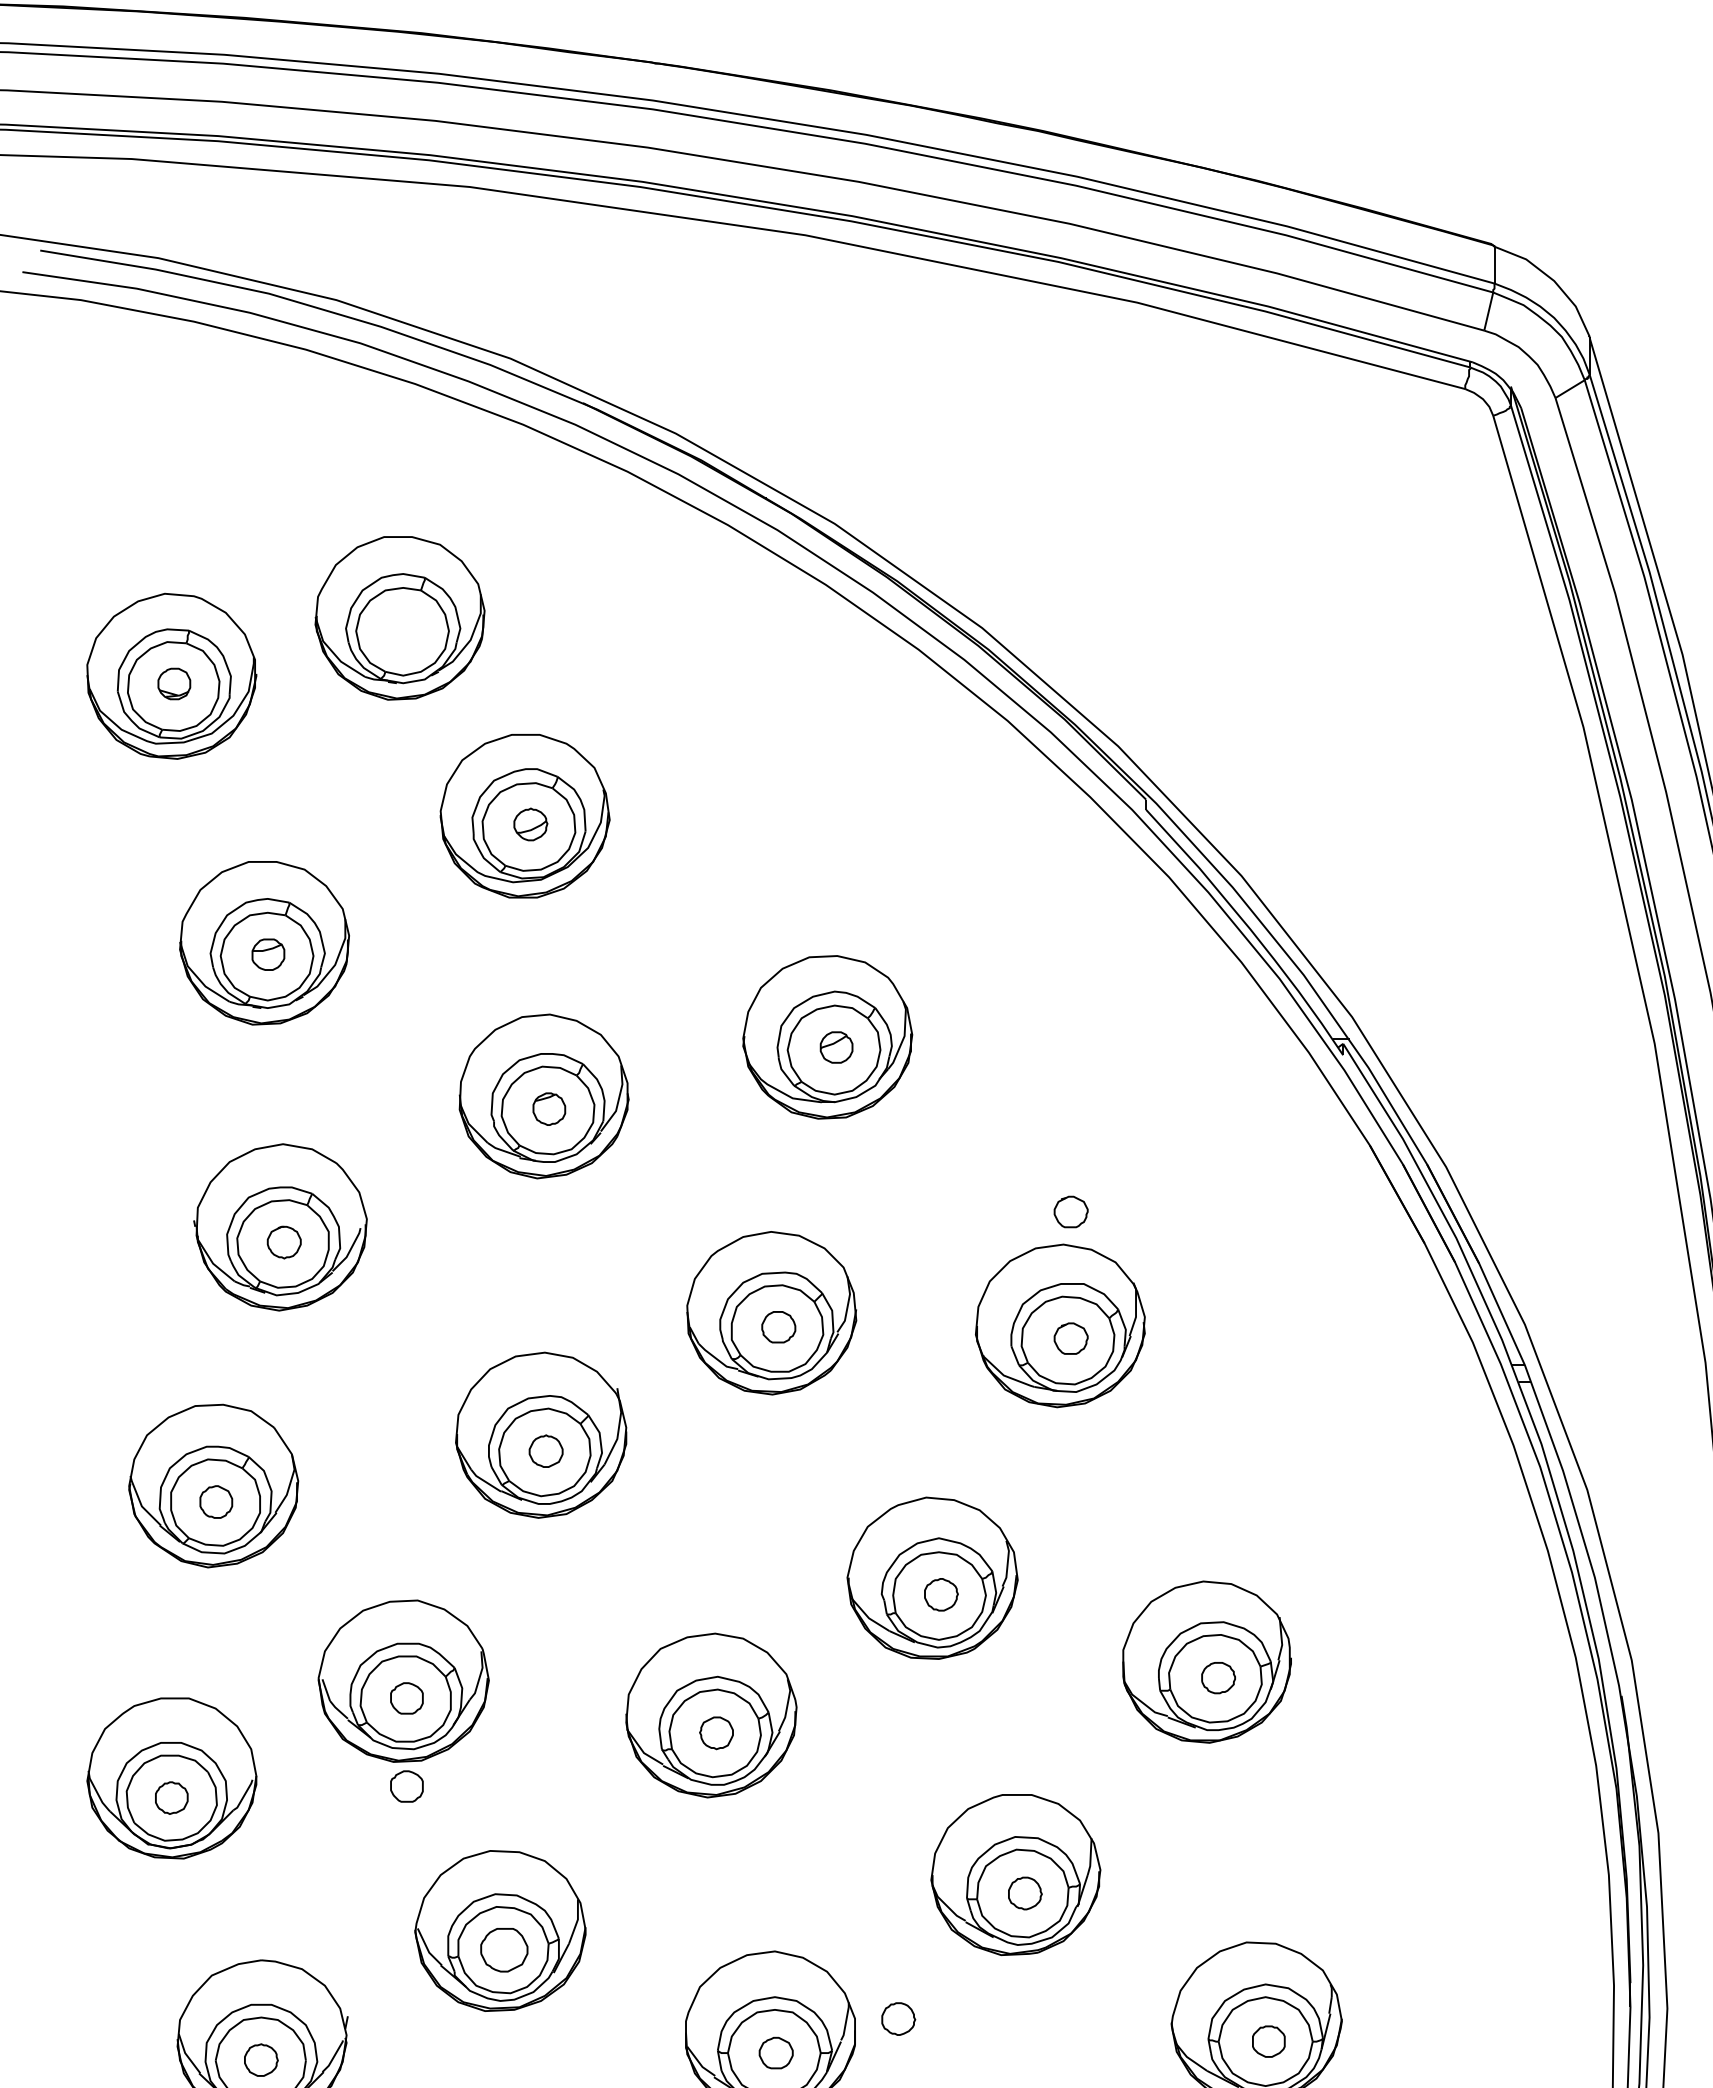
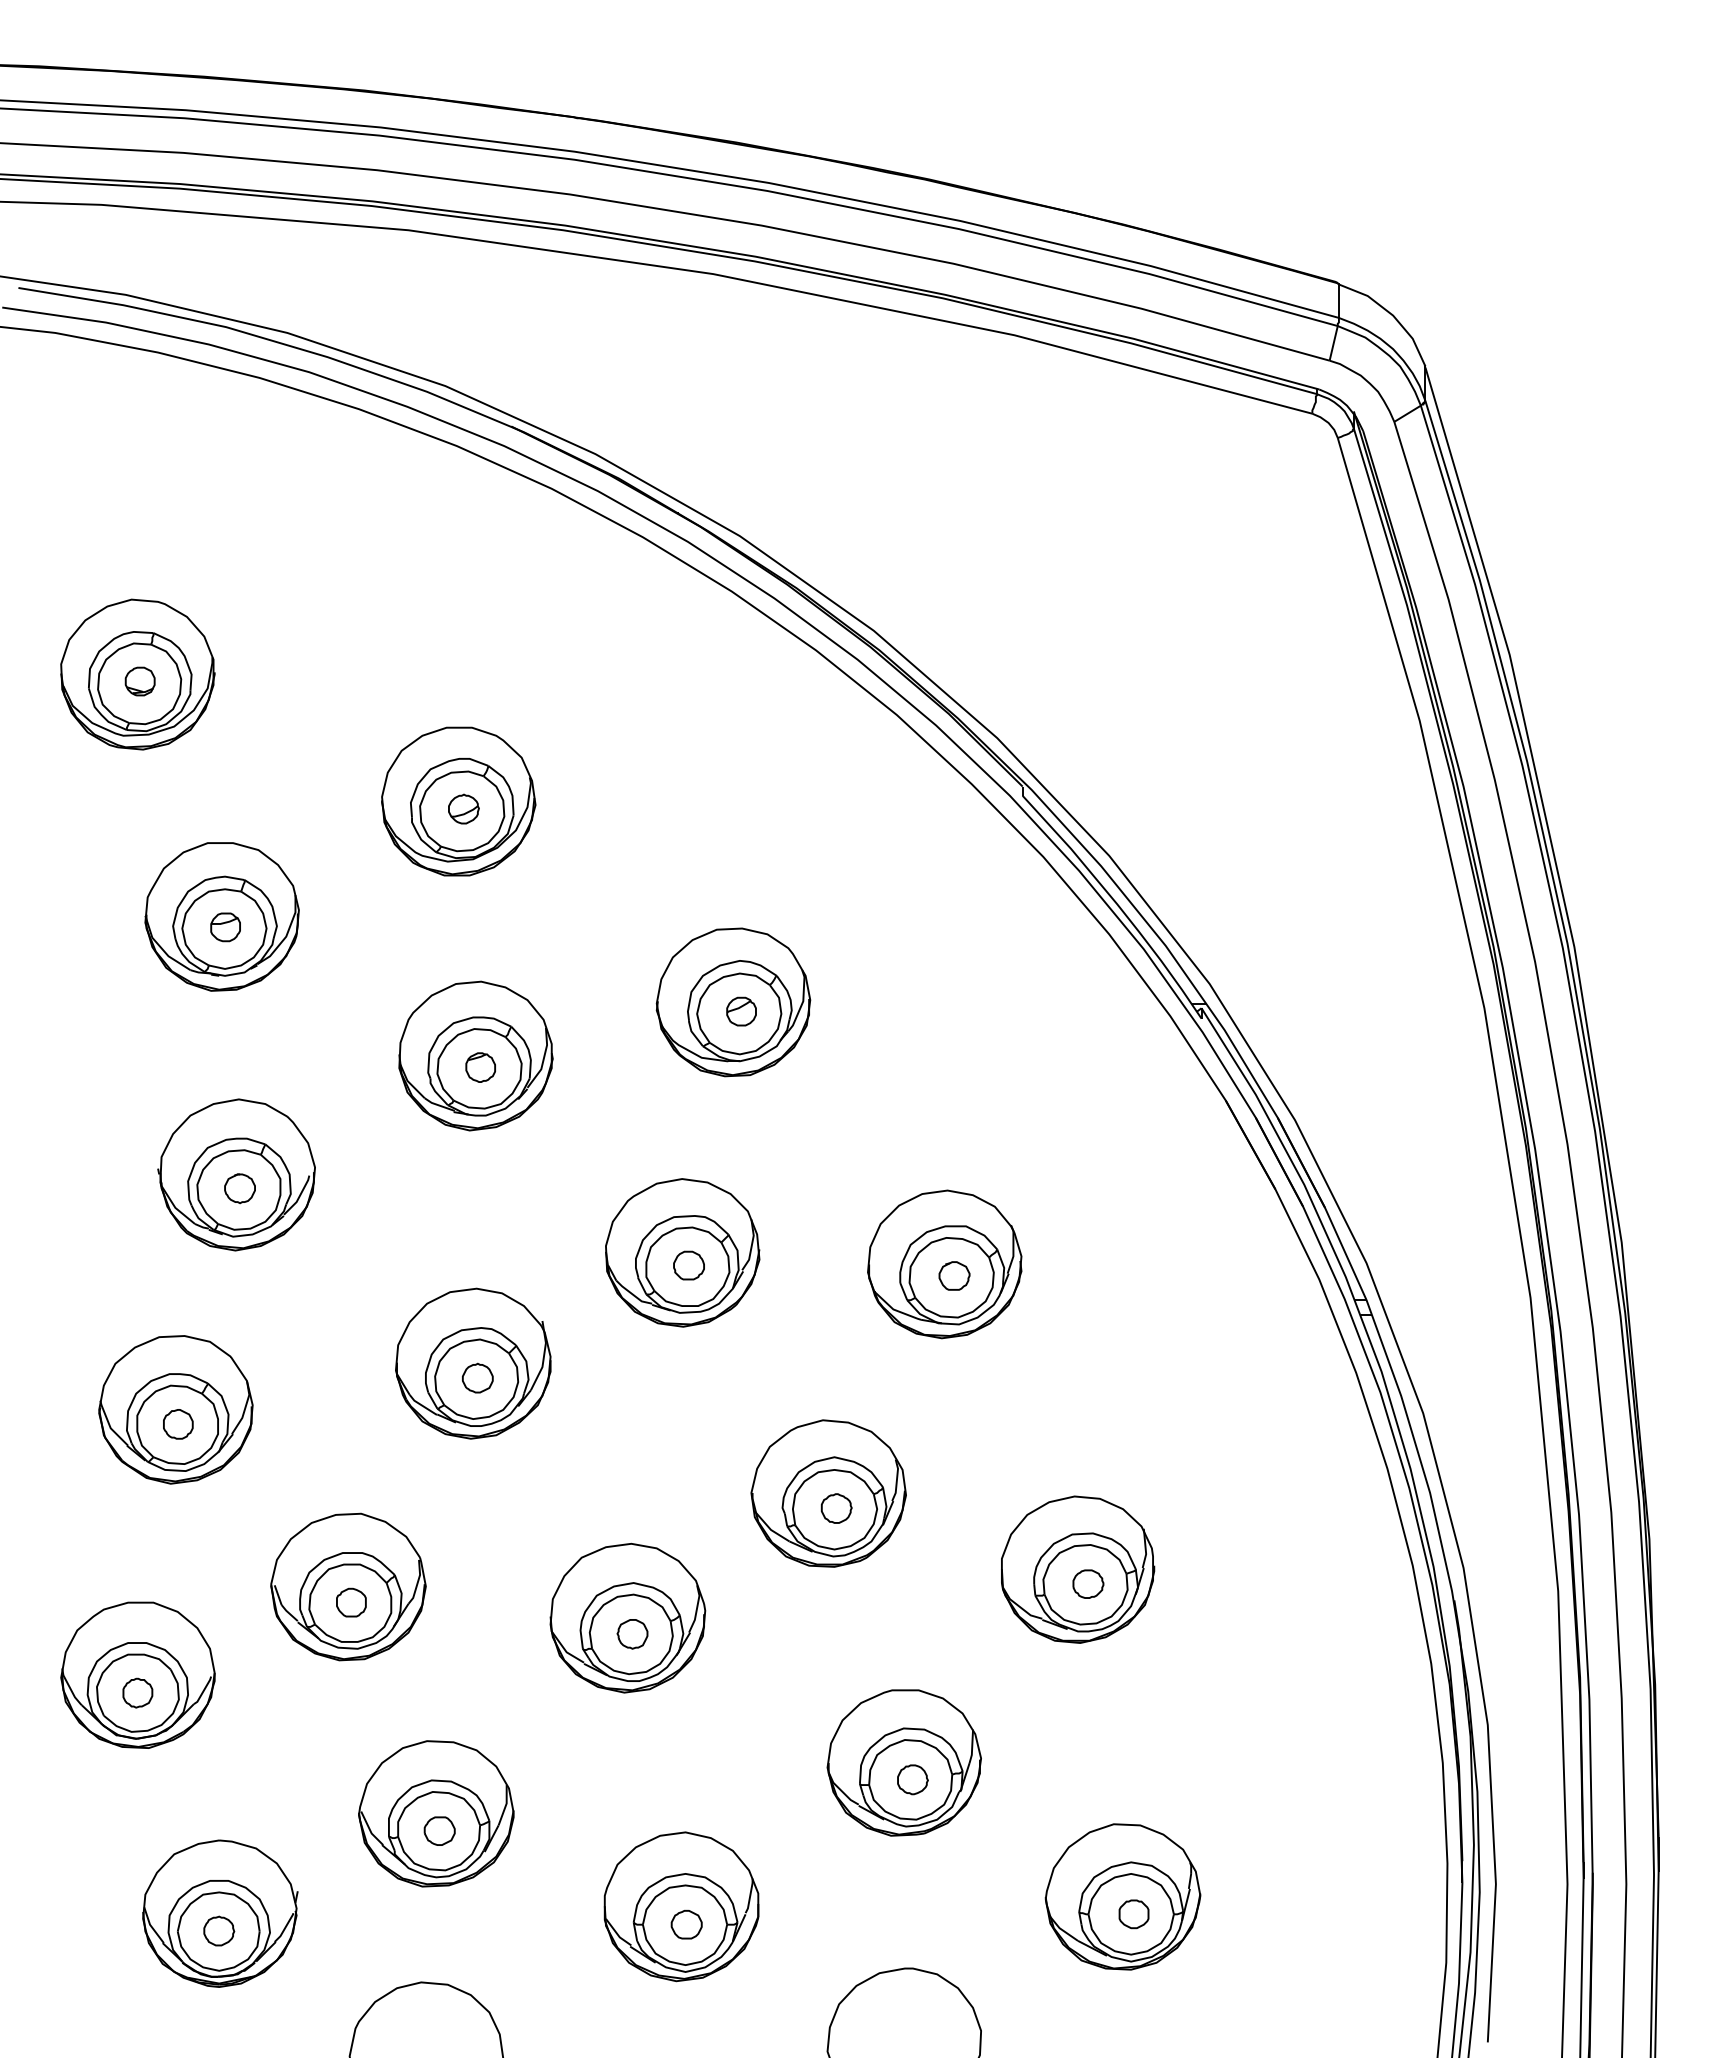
part: (399, 617) -> (344, 621), removed
part: (1071, 1211) -> (954, 1160), removed
part: (407, 1786) -> (351, 1682), removed
part: (503, 1949) -> (439, 1830), size x0.71
part: (898, 2018) -> (797, 1893), removed

